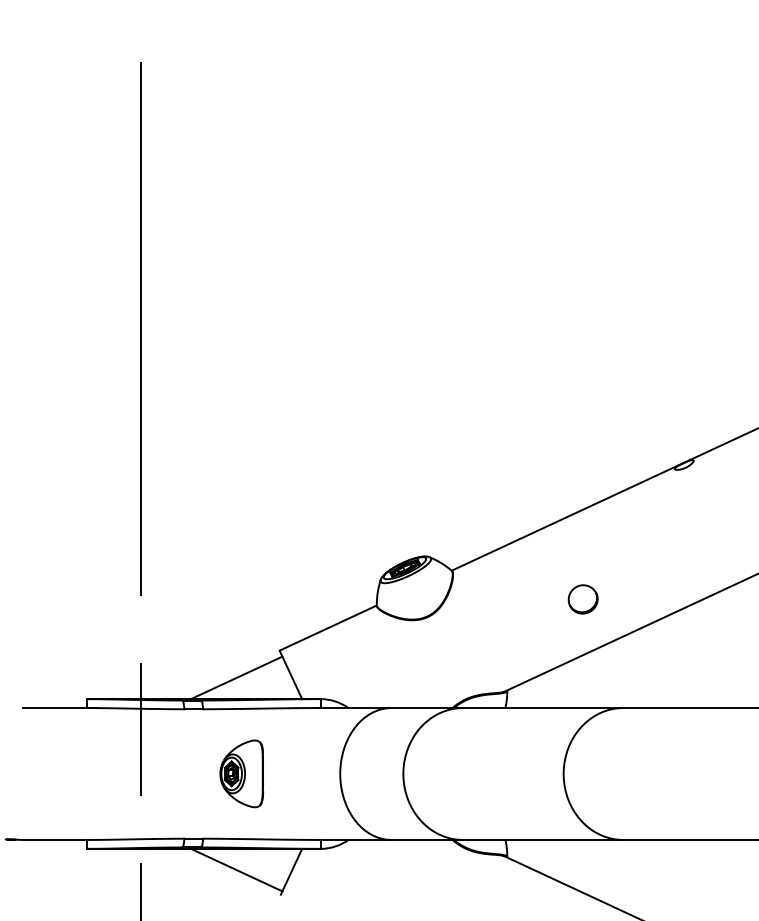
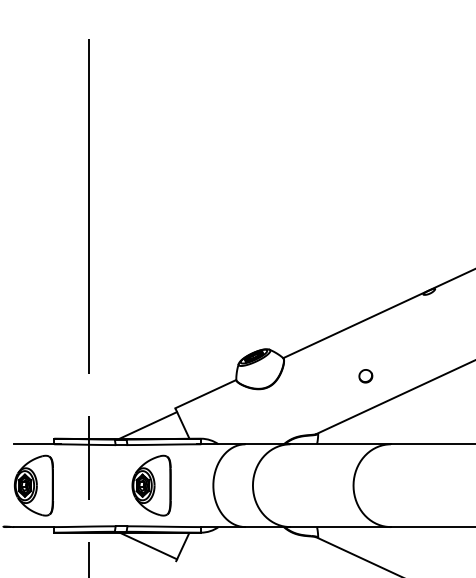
part: (582, 599) -> (365, 376), size x0.71
part: (53, 773) -> (33, 485), added
part: (241, 773) -> (151, 485), size x1.43

